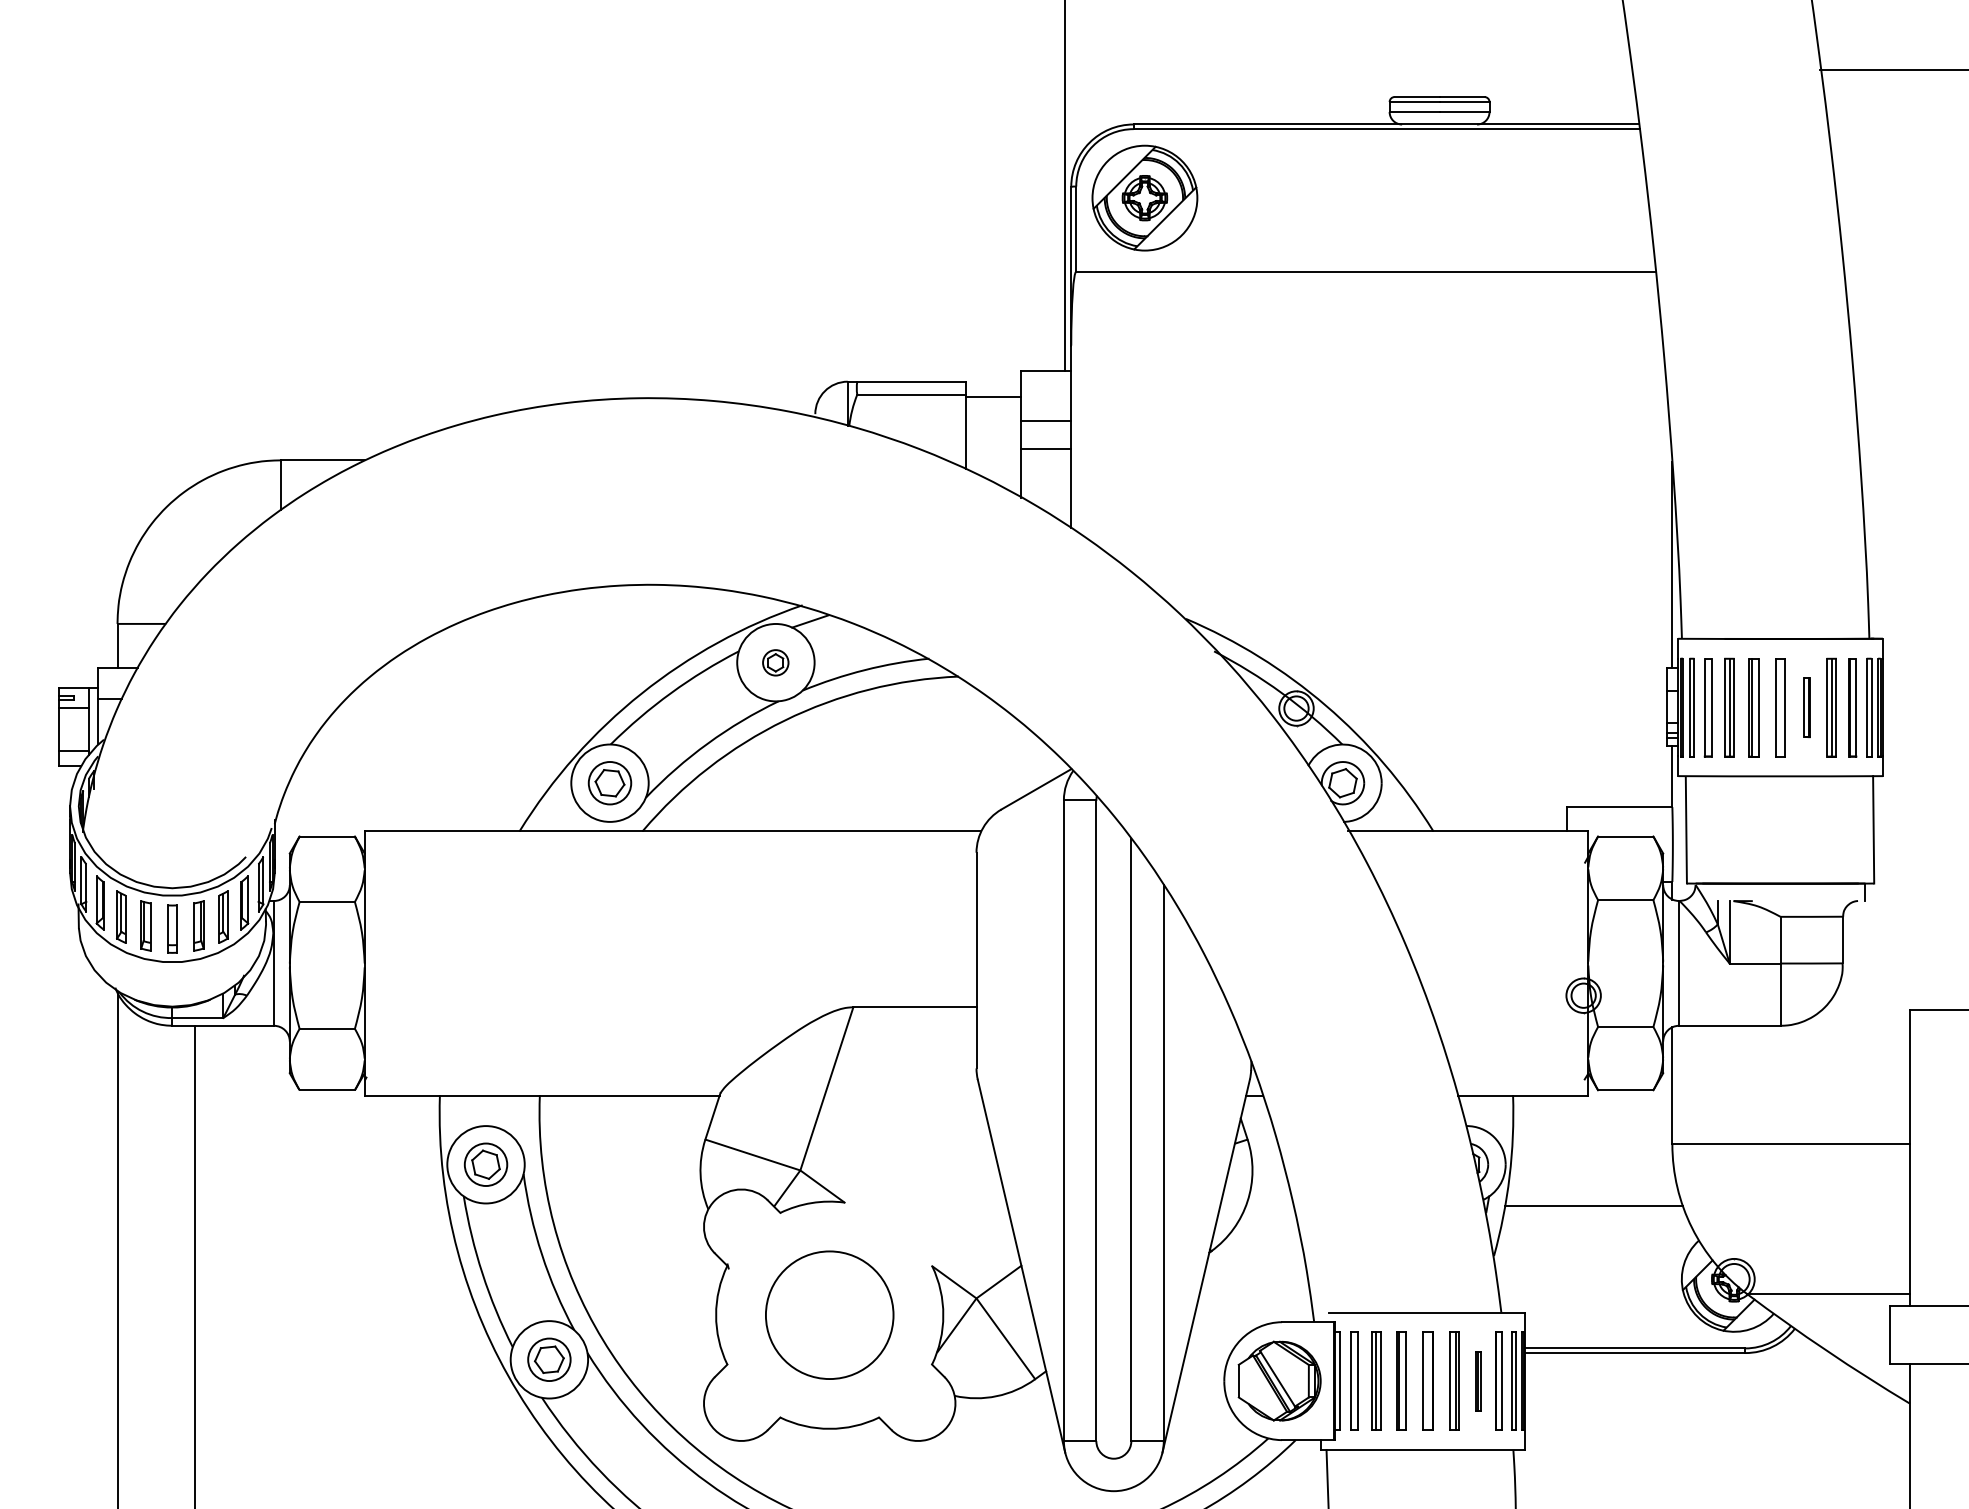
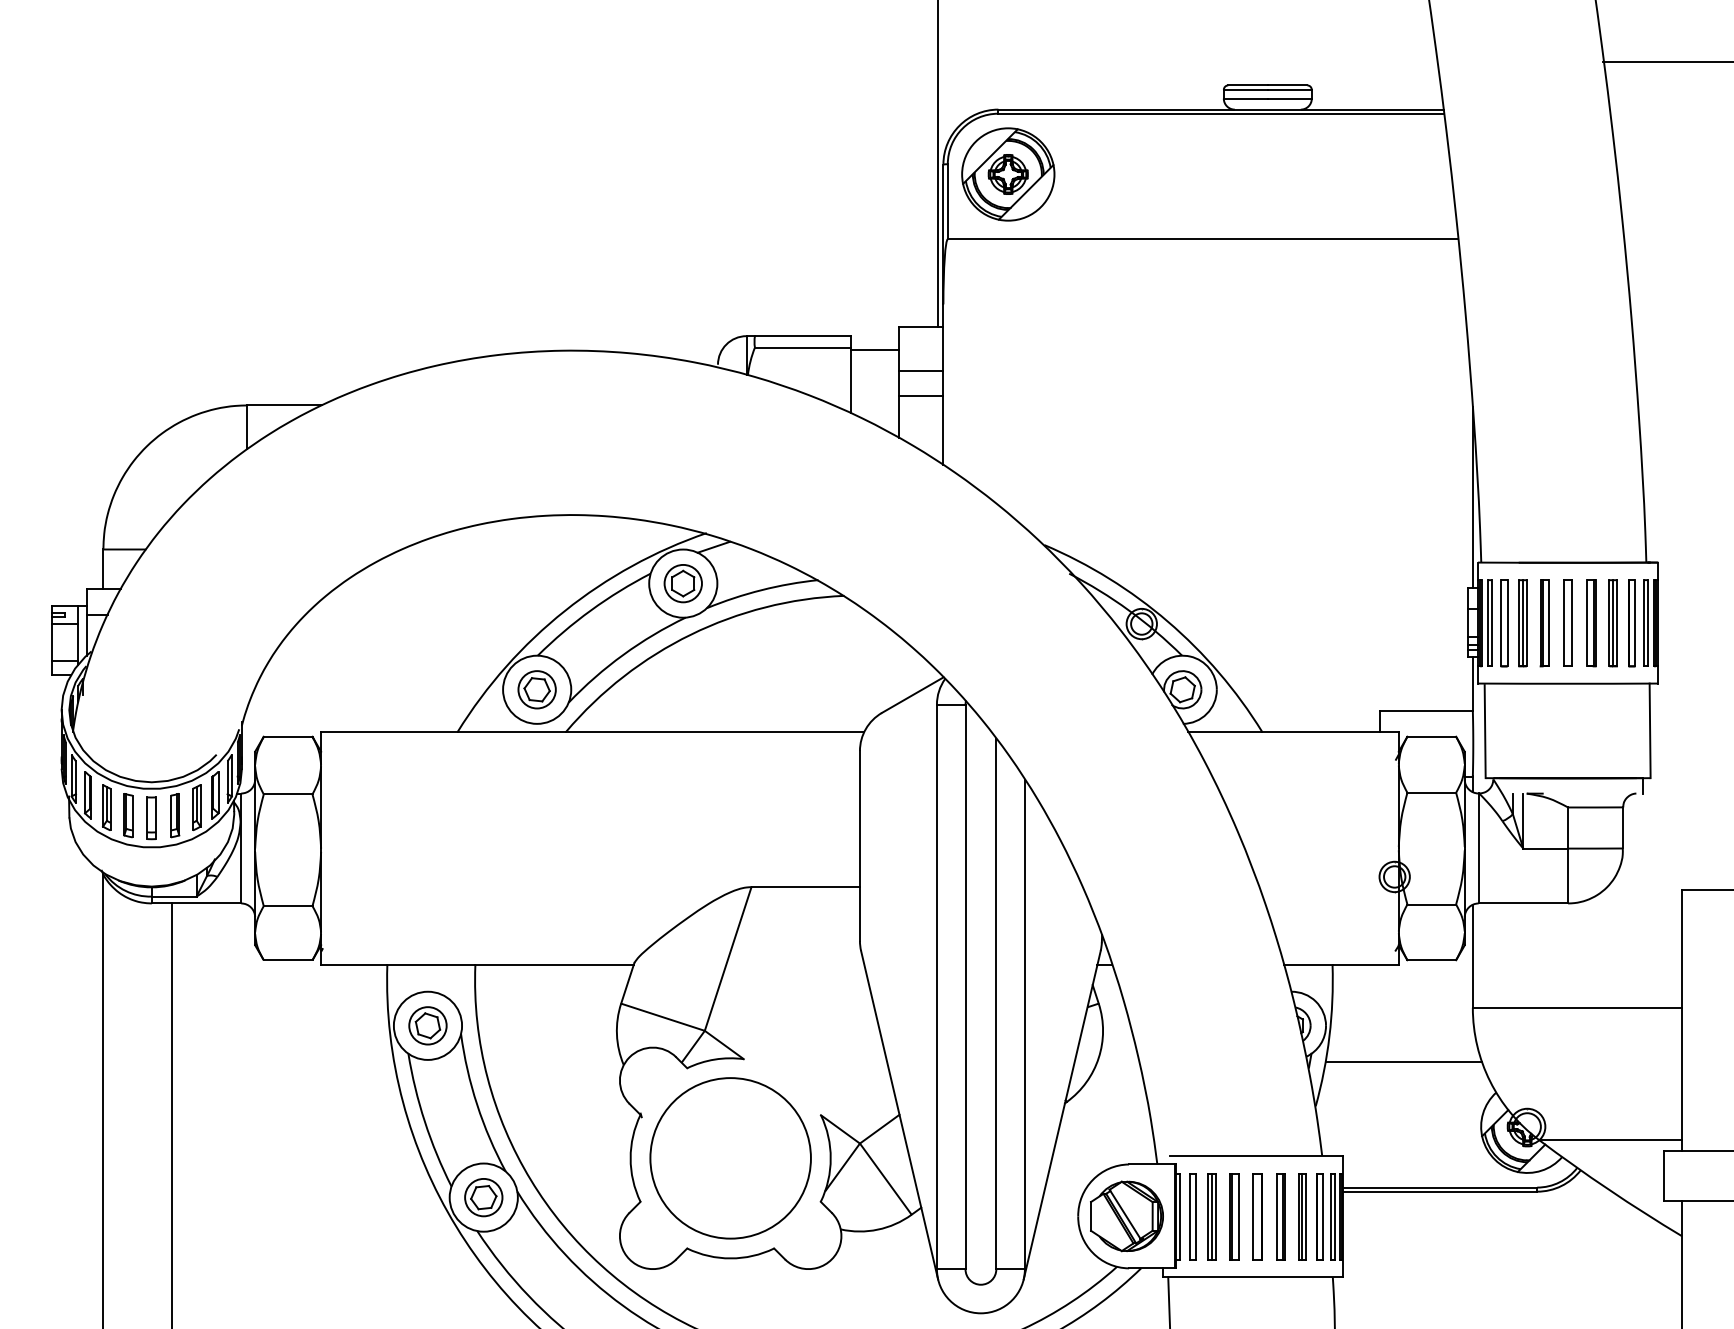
part: (775, 662) -> (682, 583), size x1.67
part: (1807, 707) -> (1591, 623), size x1.67
circle: (829, 1315) -> (730, 1158), size x1.43
part: (1478, 1381) -> (1302, 1216), size x1.67

